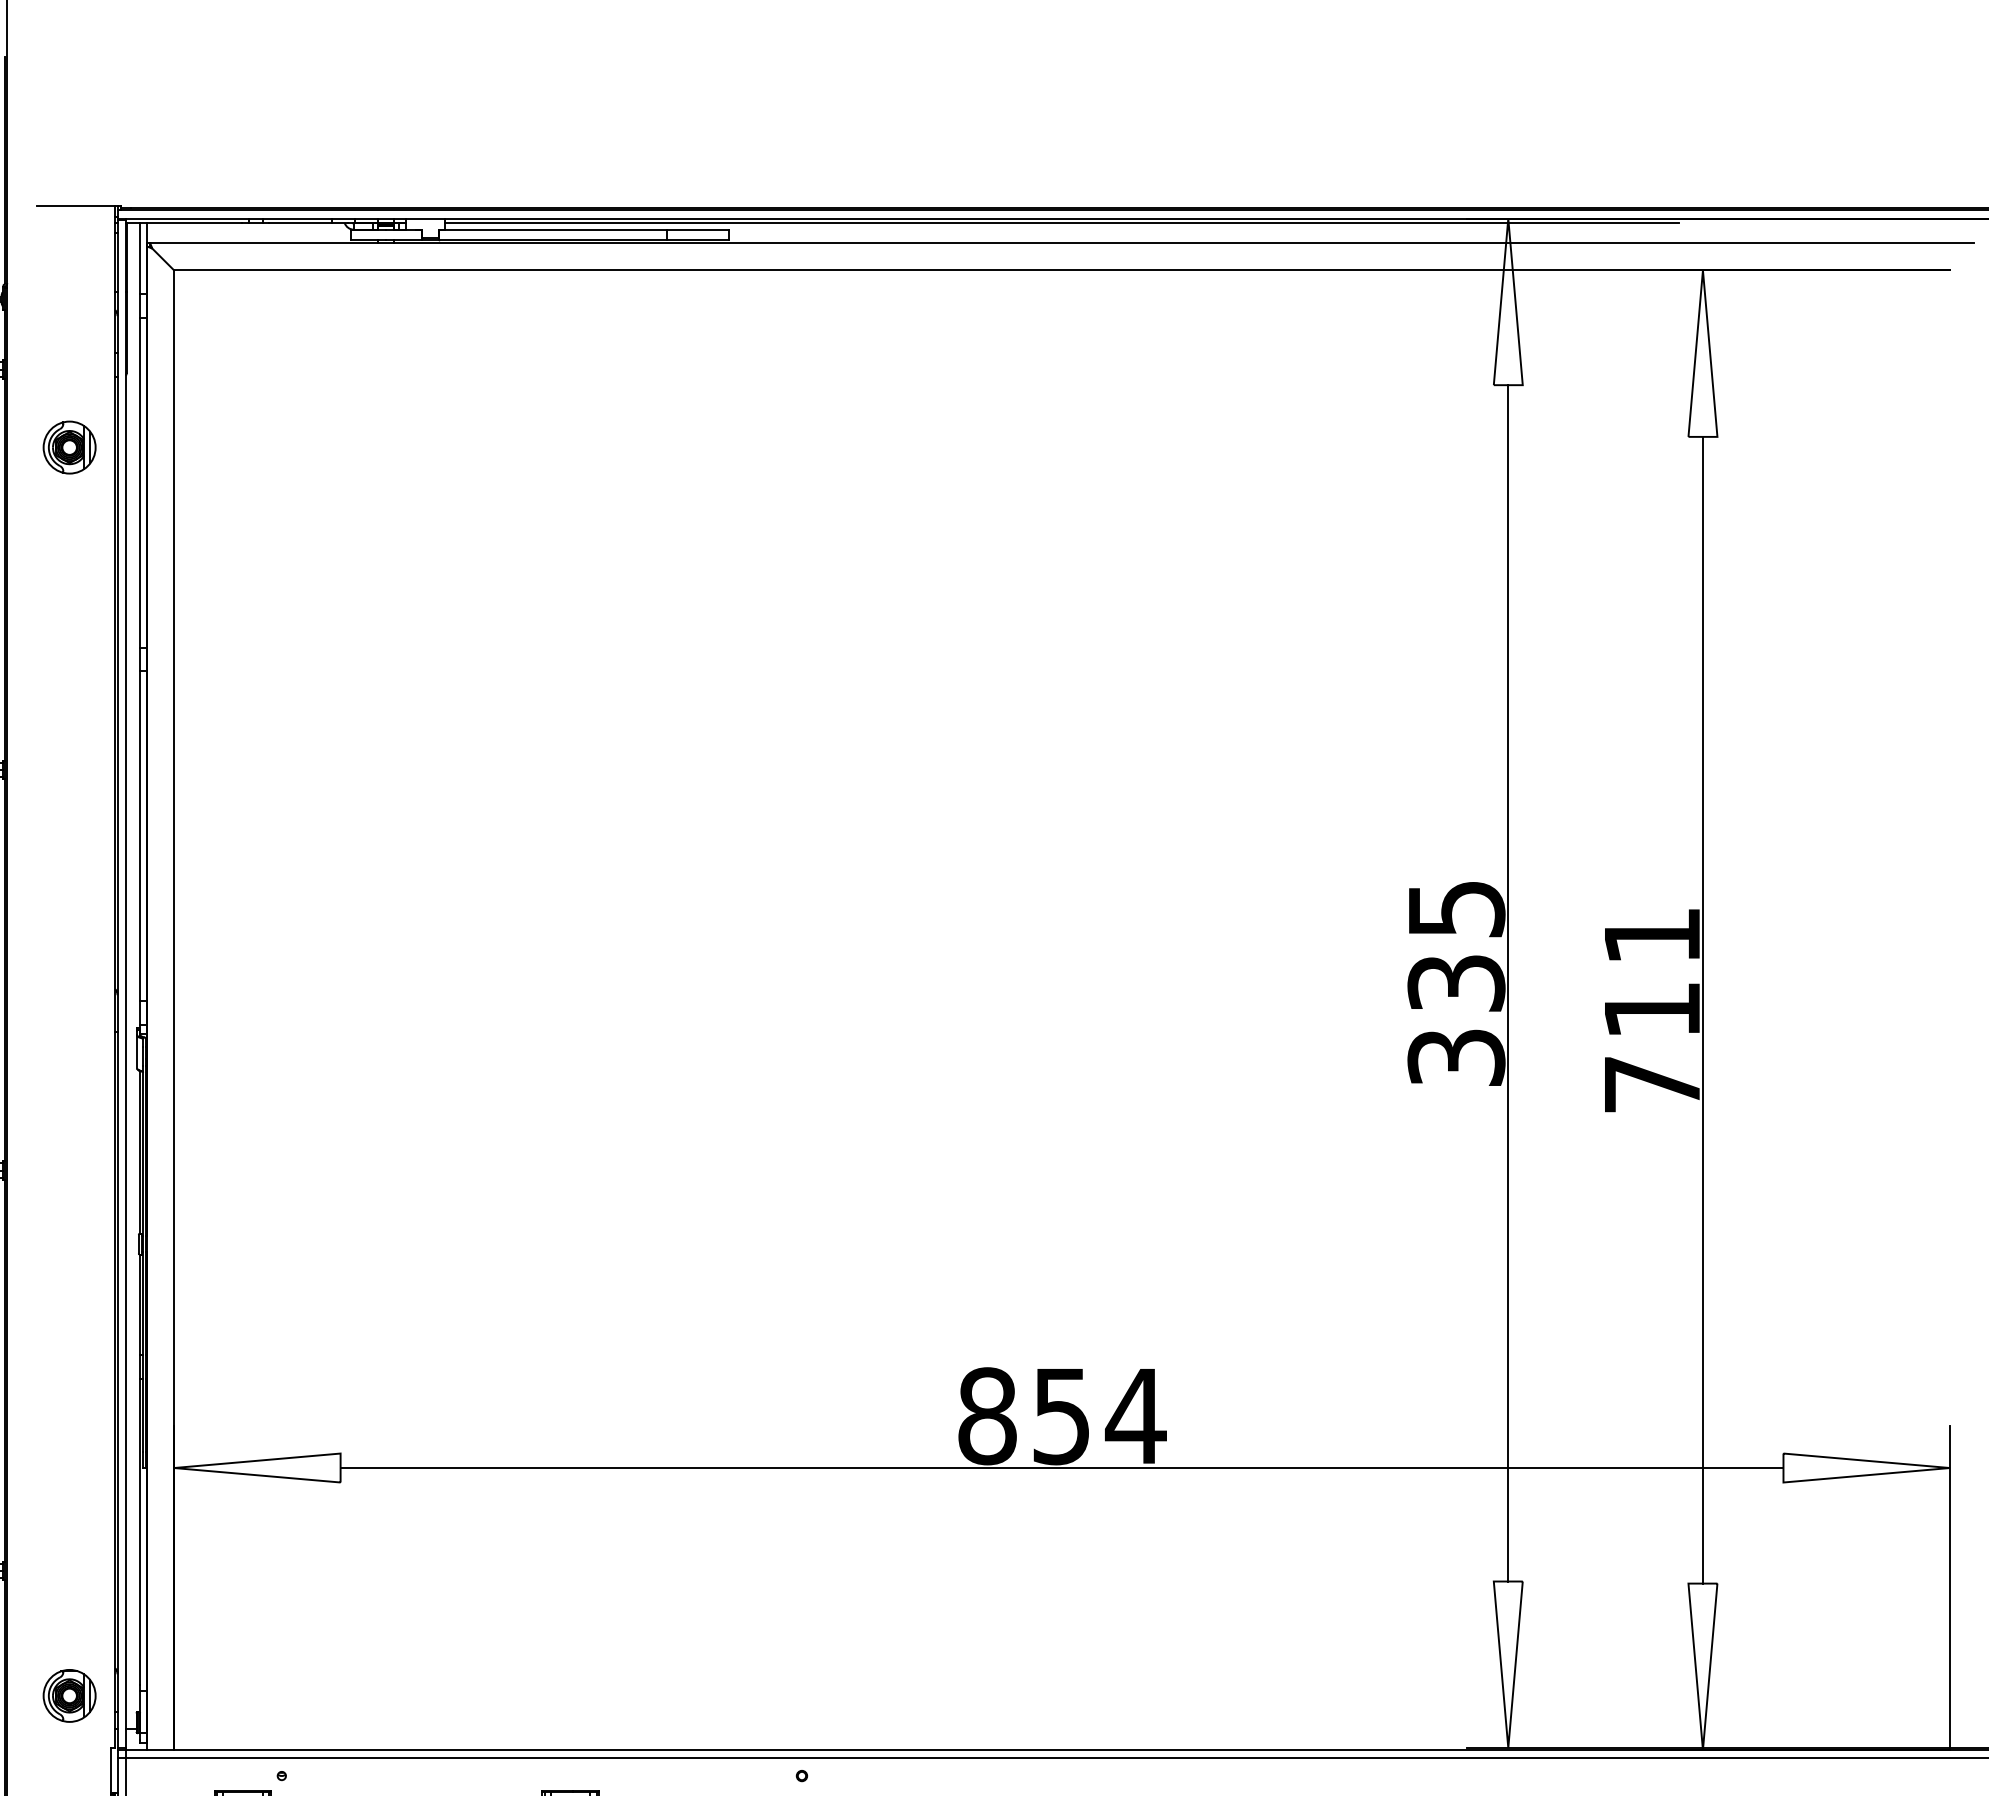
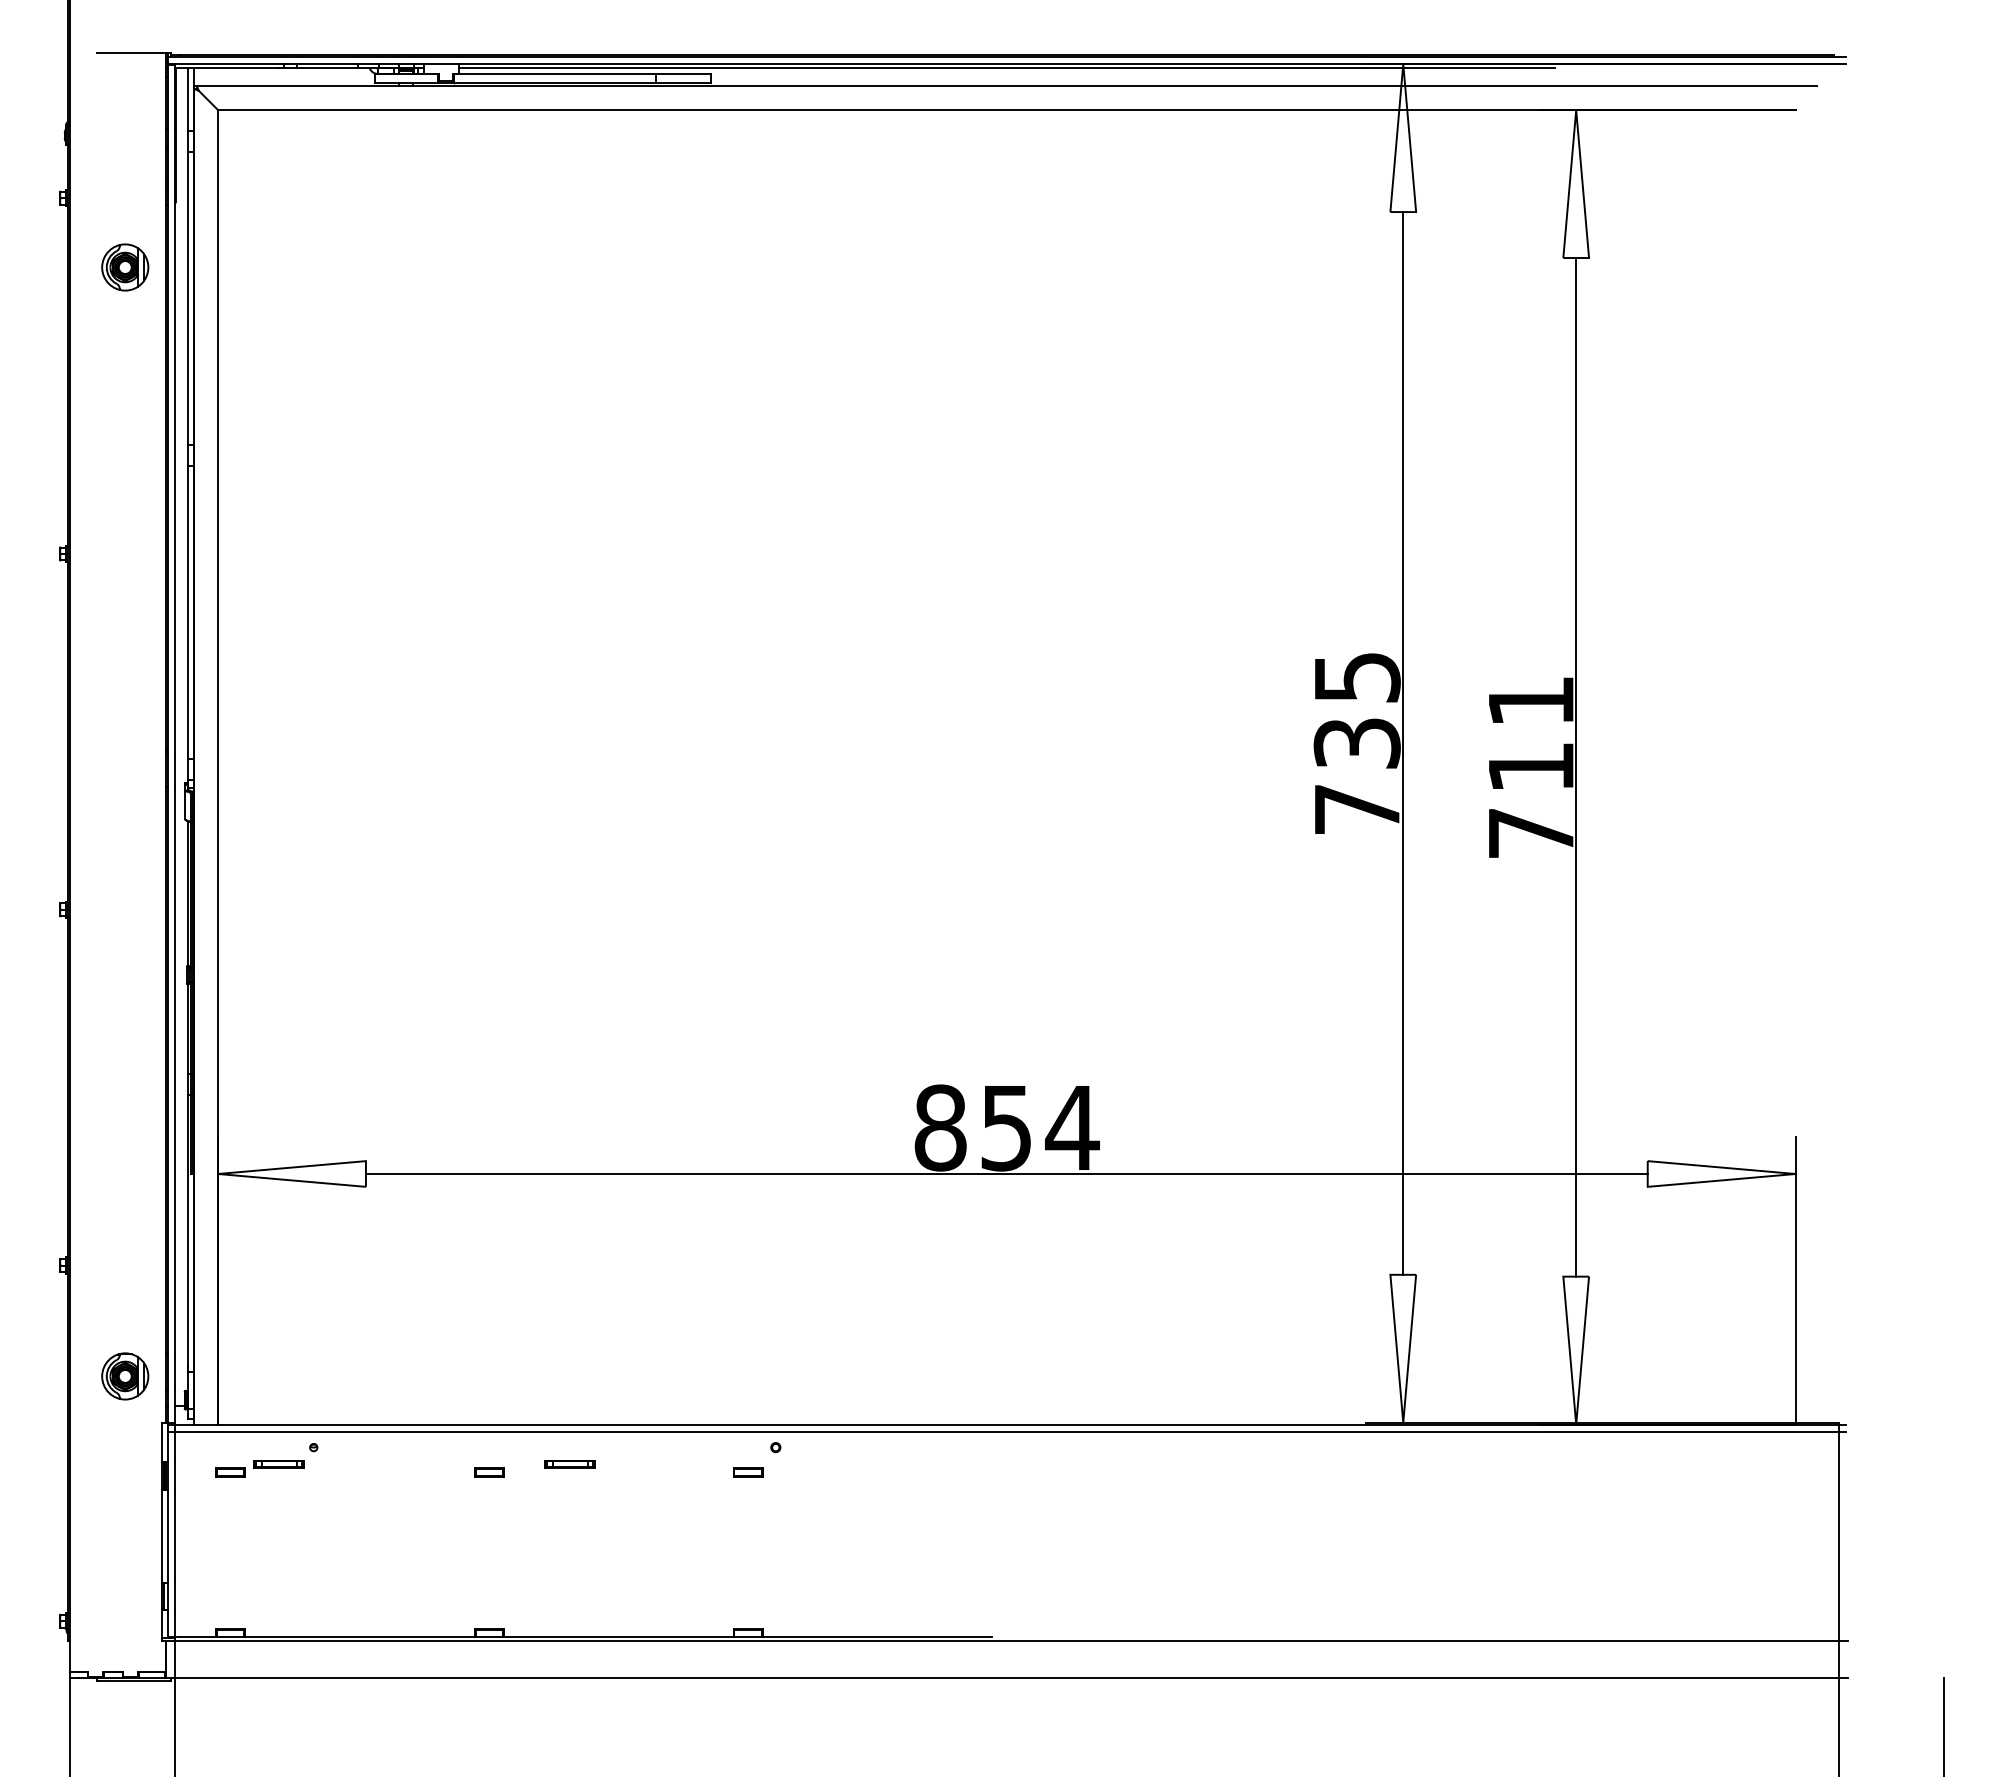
text: (1455, 1057) -> (1356, 809), 335 -> 735

